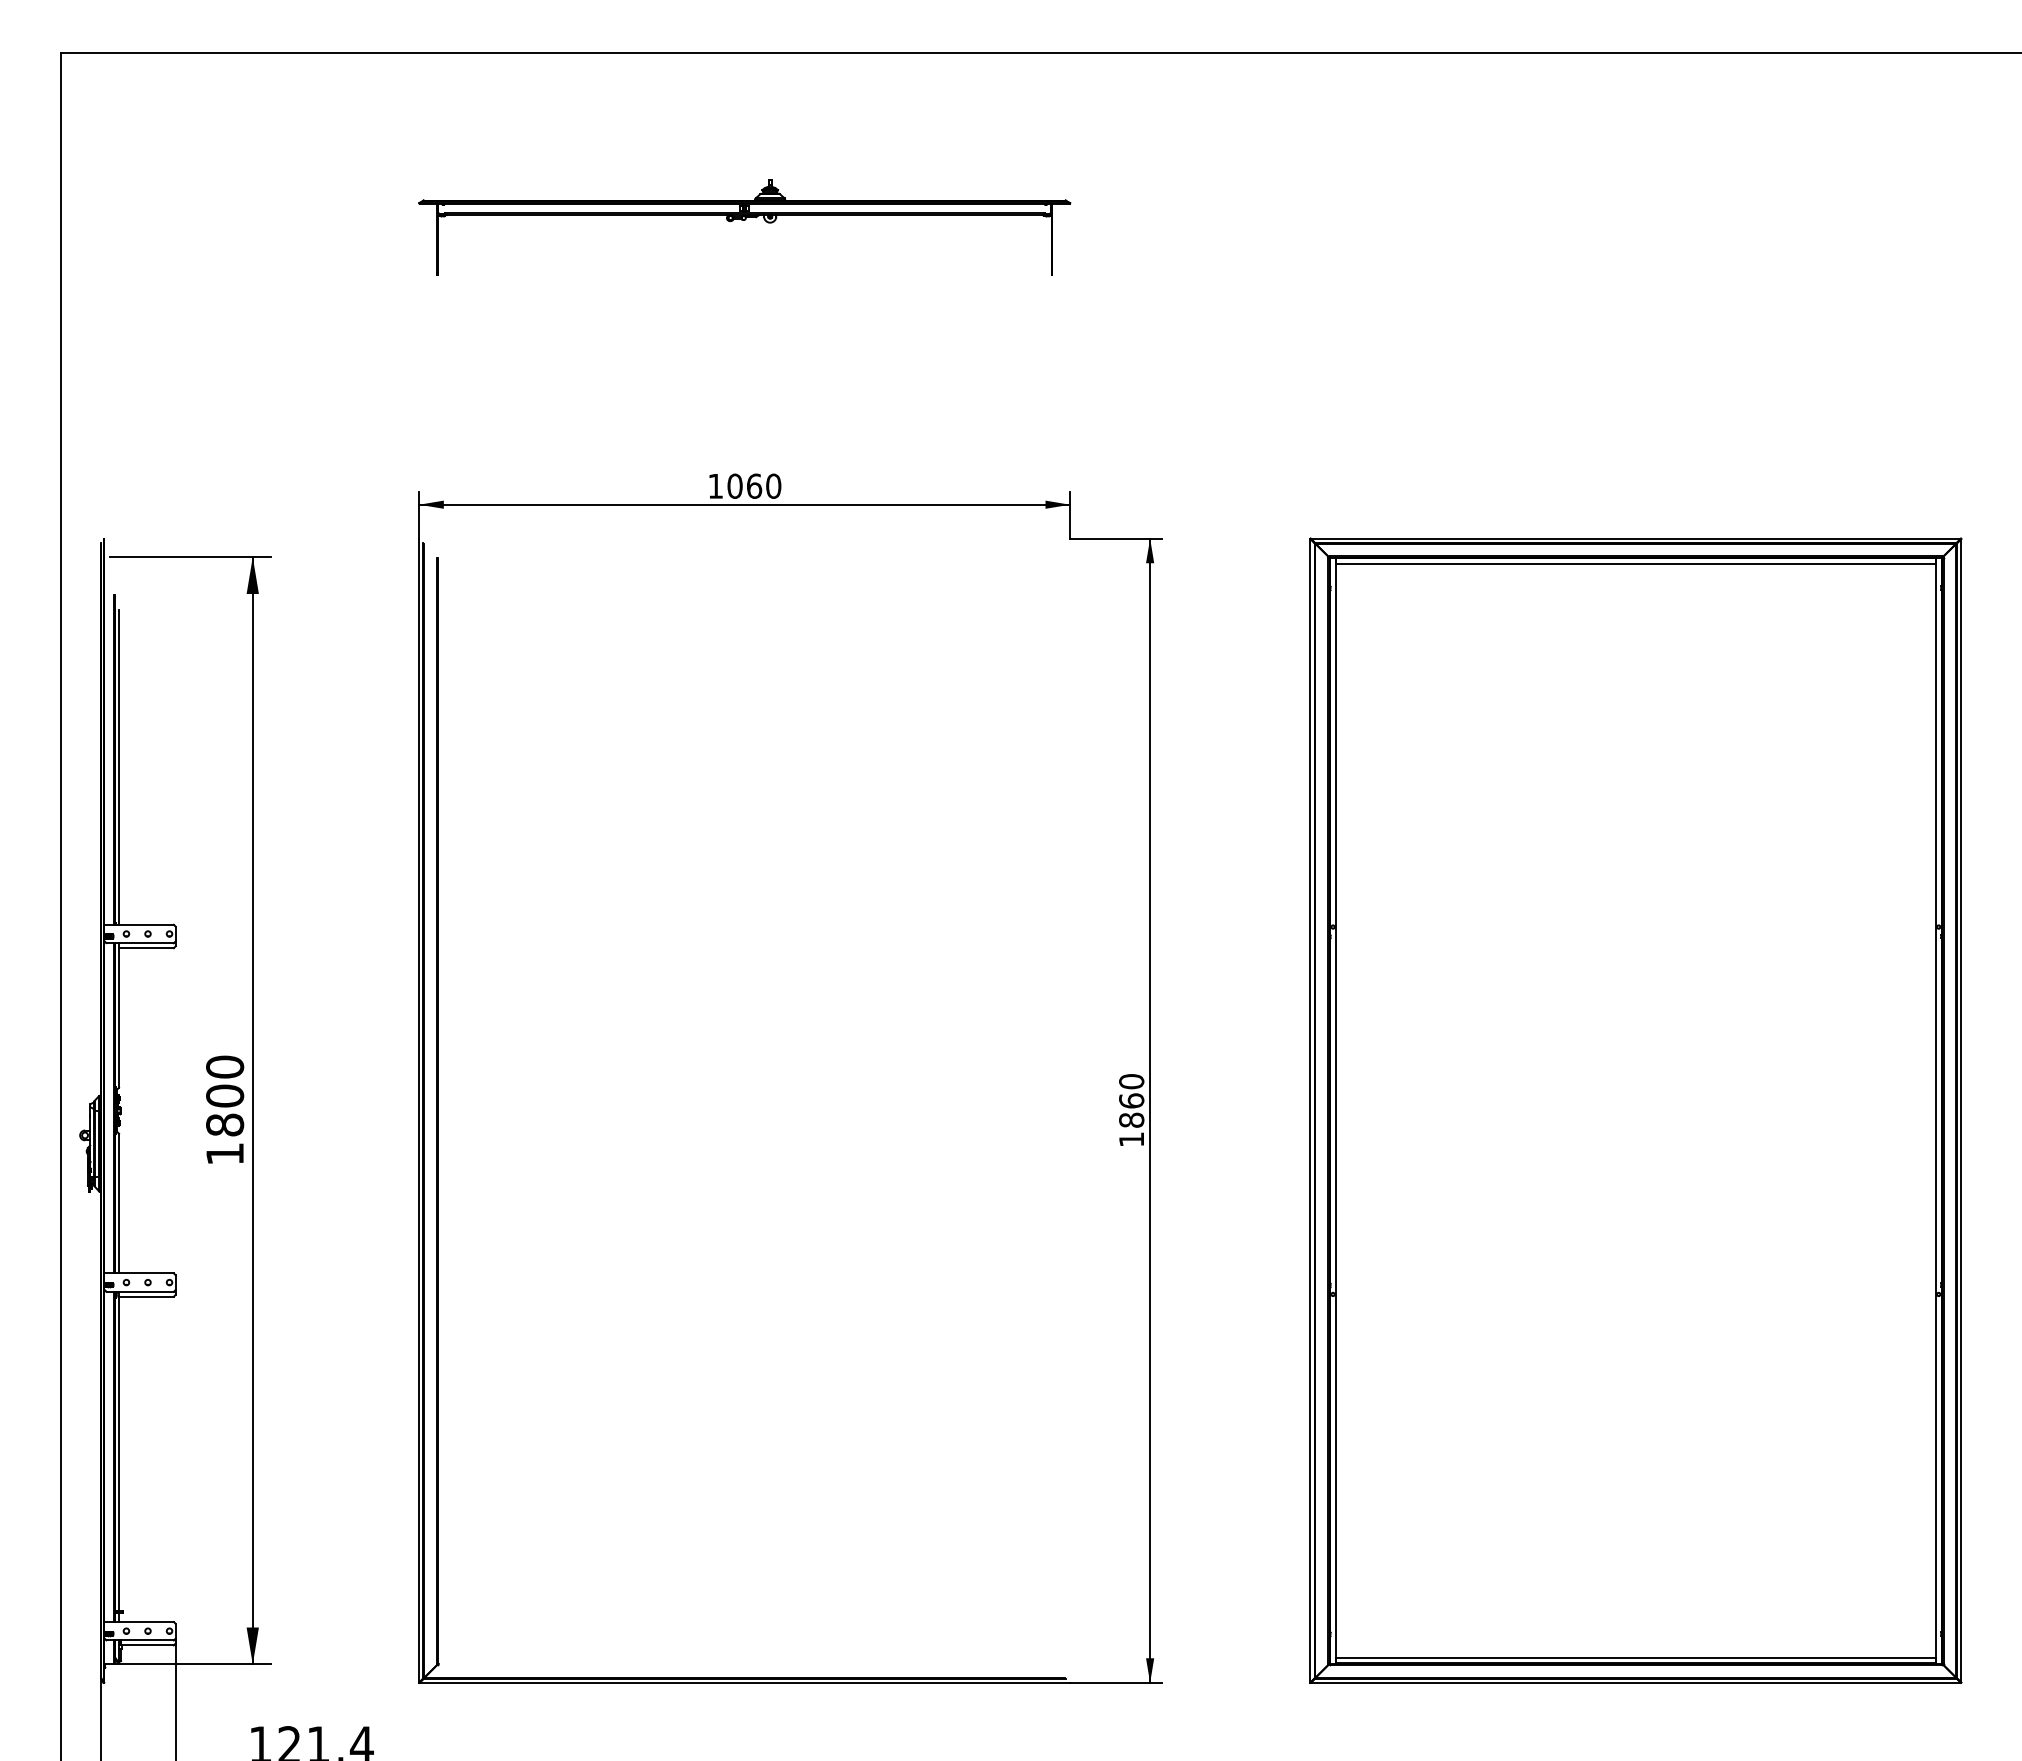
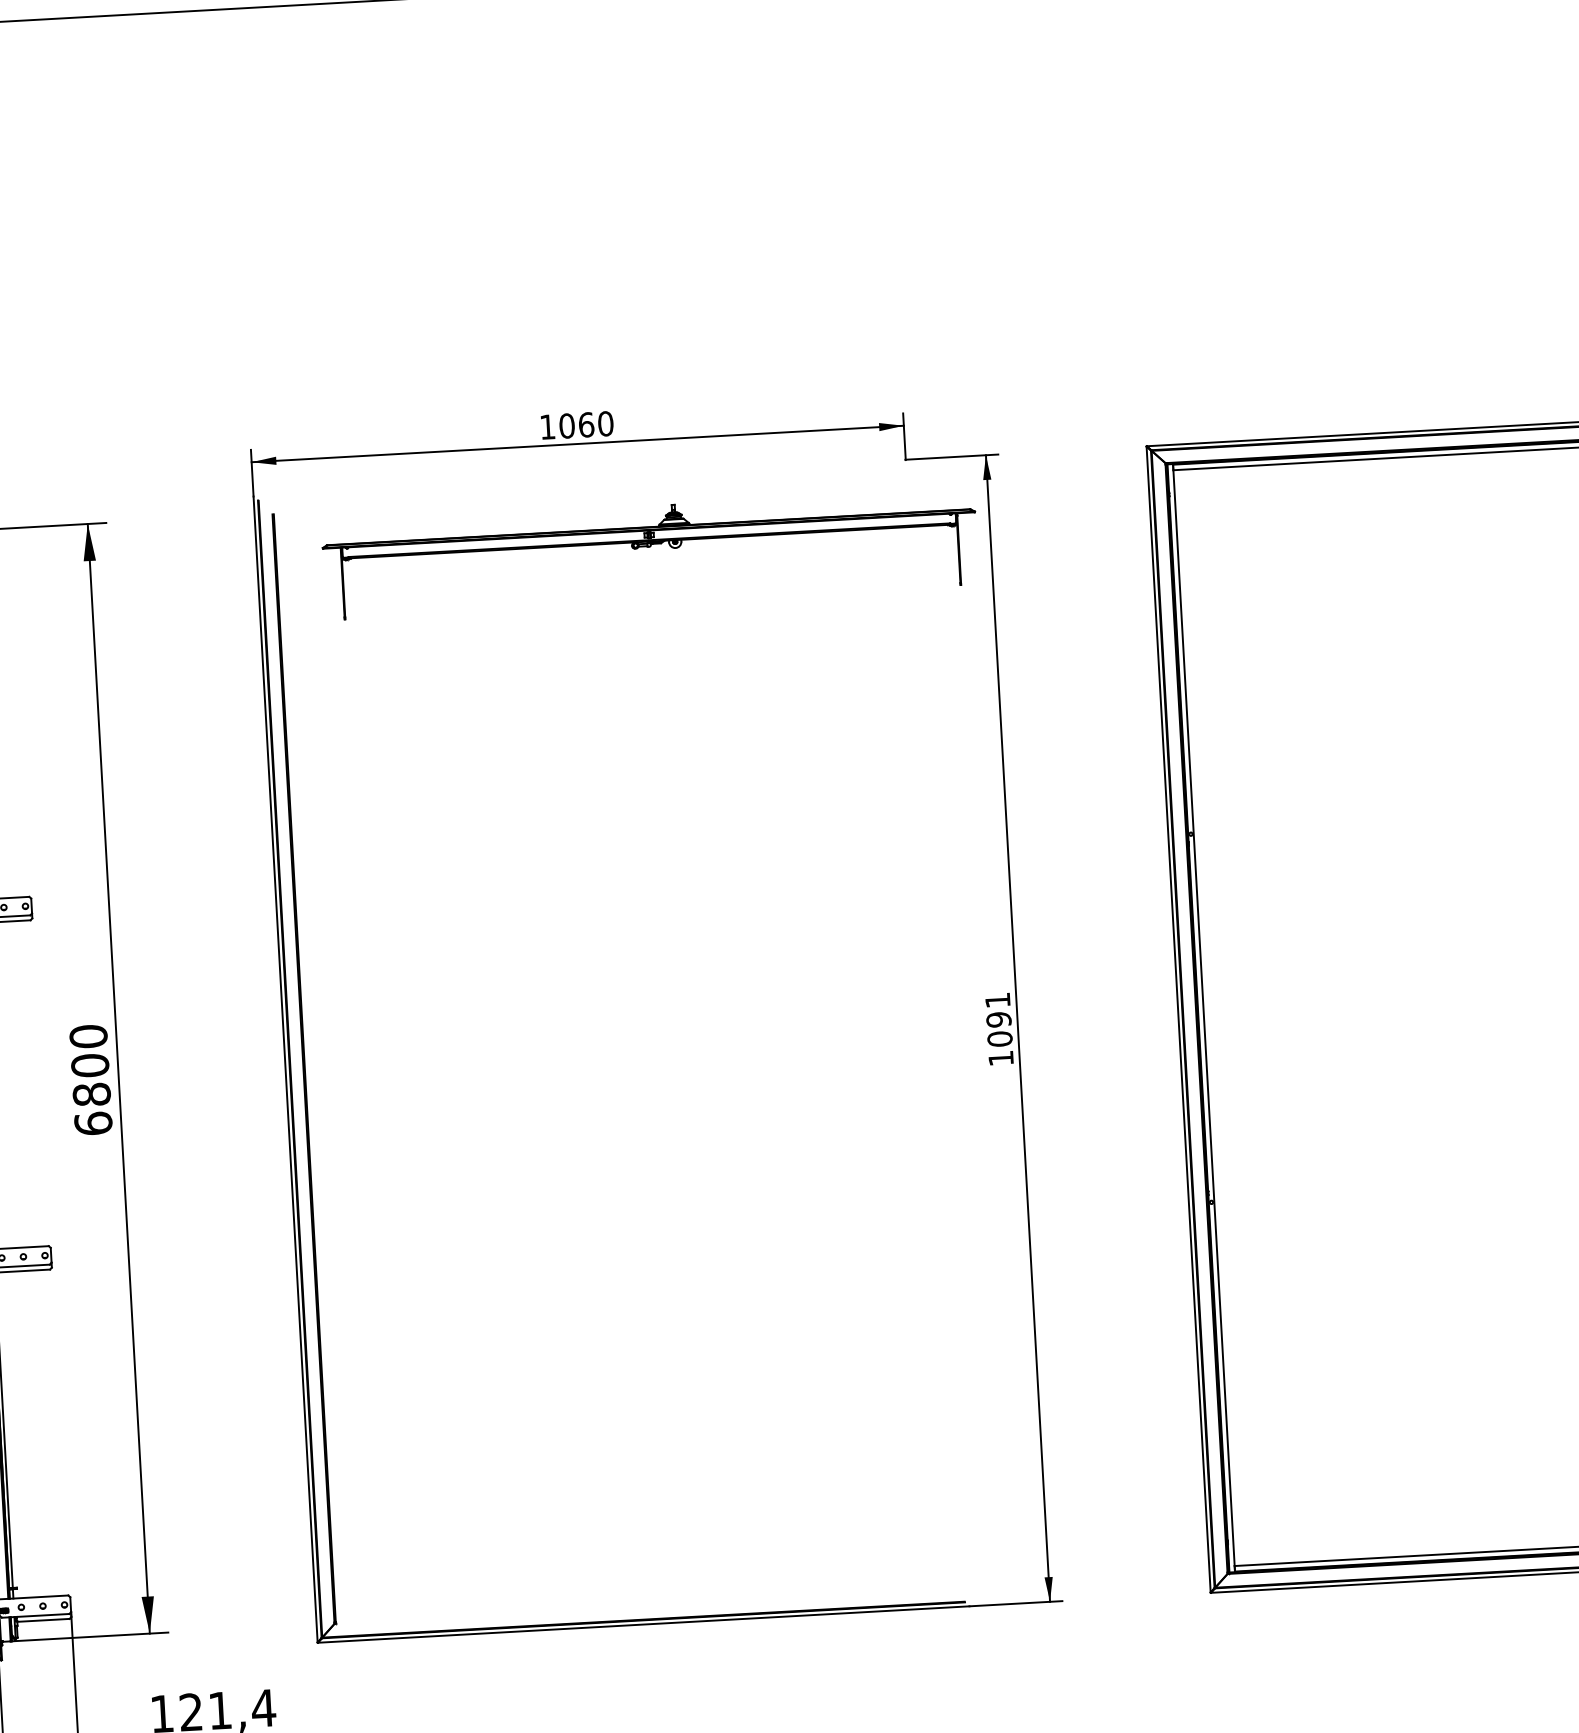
part: (744, 220) -> (649, 547), moved
text: (1131, 1100) -> (998, 1019), 1860 -> 1091
text: (225, 1153) -> (93, 1123), 1800 -> 6800

